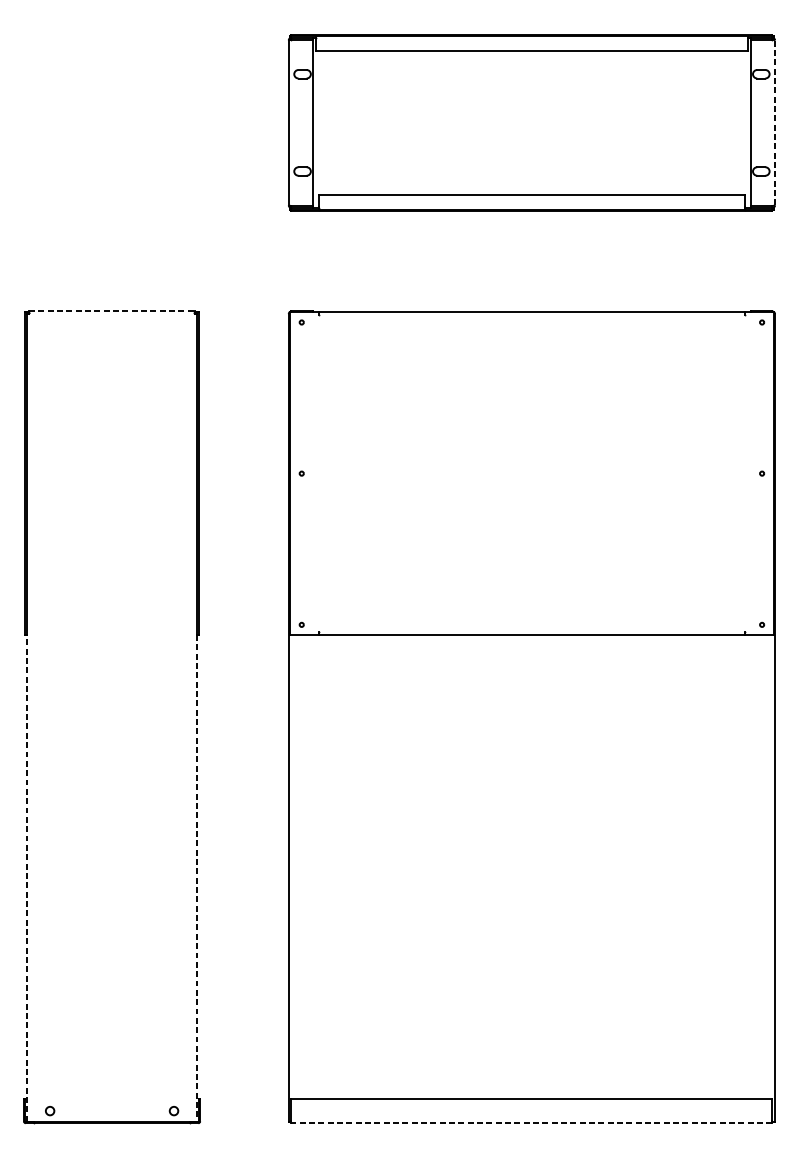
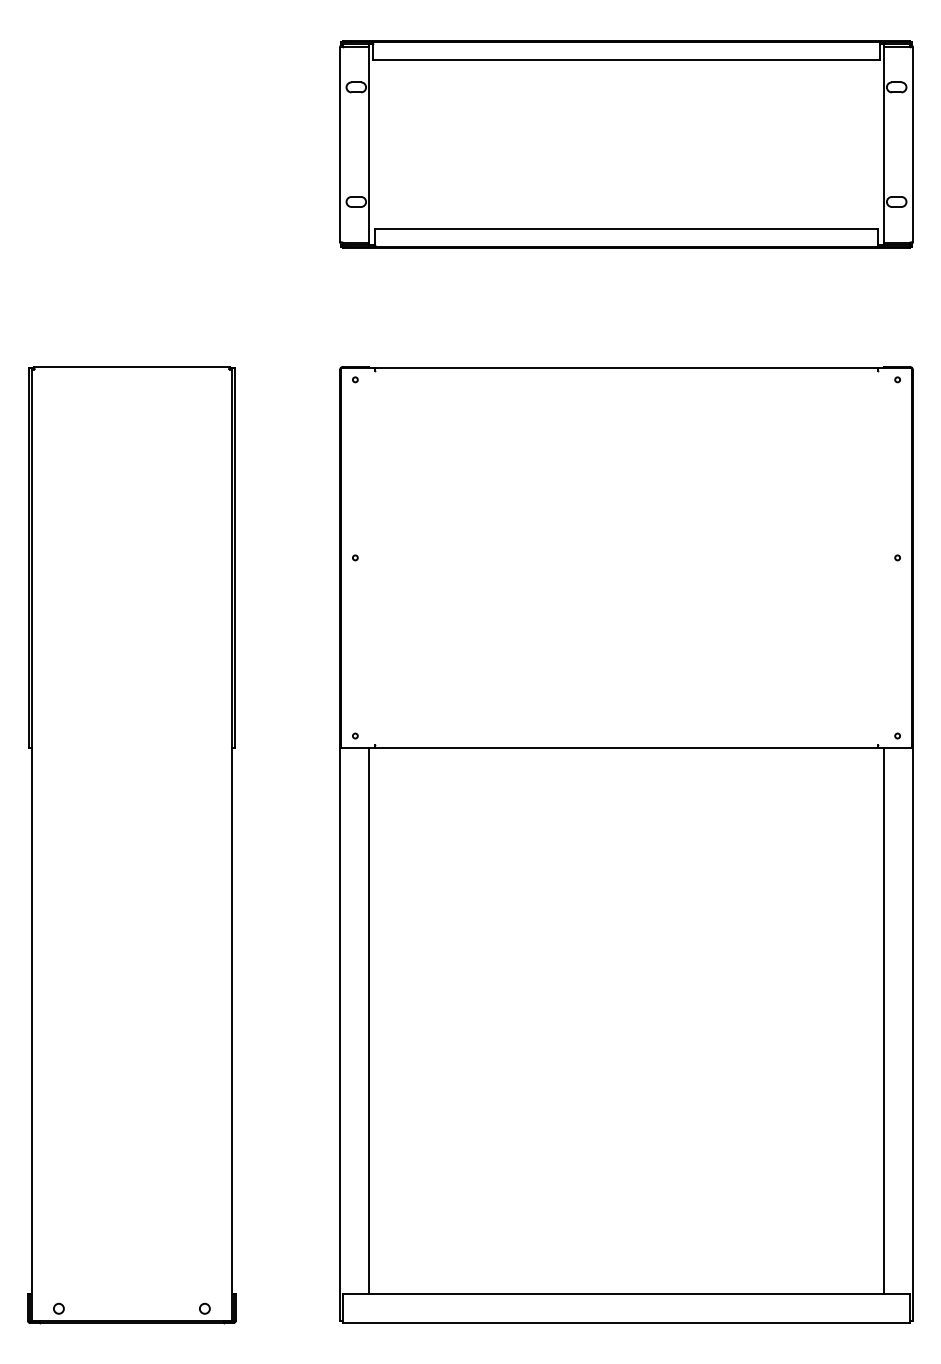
line: (774, 122) -> (912, 144), dashed -> solid
line: (111, 311) -> (131, 366), dashed -> solid
line: (312, 866) -> (368, 1020), added
line: (750, 866) -> (884, 1020), added
line: (26, 878) -> (31, 1034), dashed -> solid
line: (197, 878) -> (232, 1034), dashed -> solid
line: (531, 1123) -> (625, 1323), dashed -> solid

